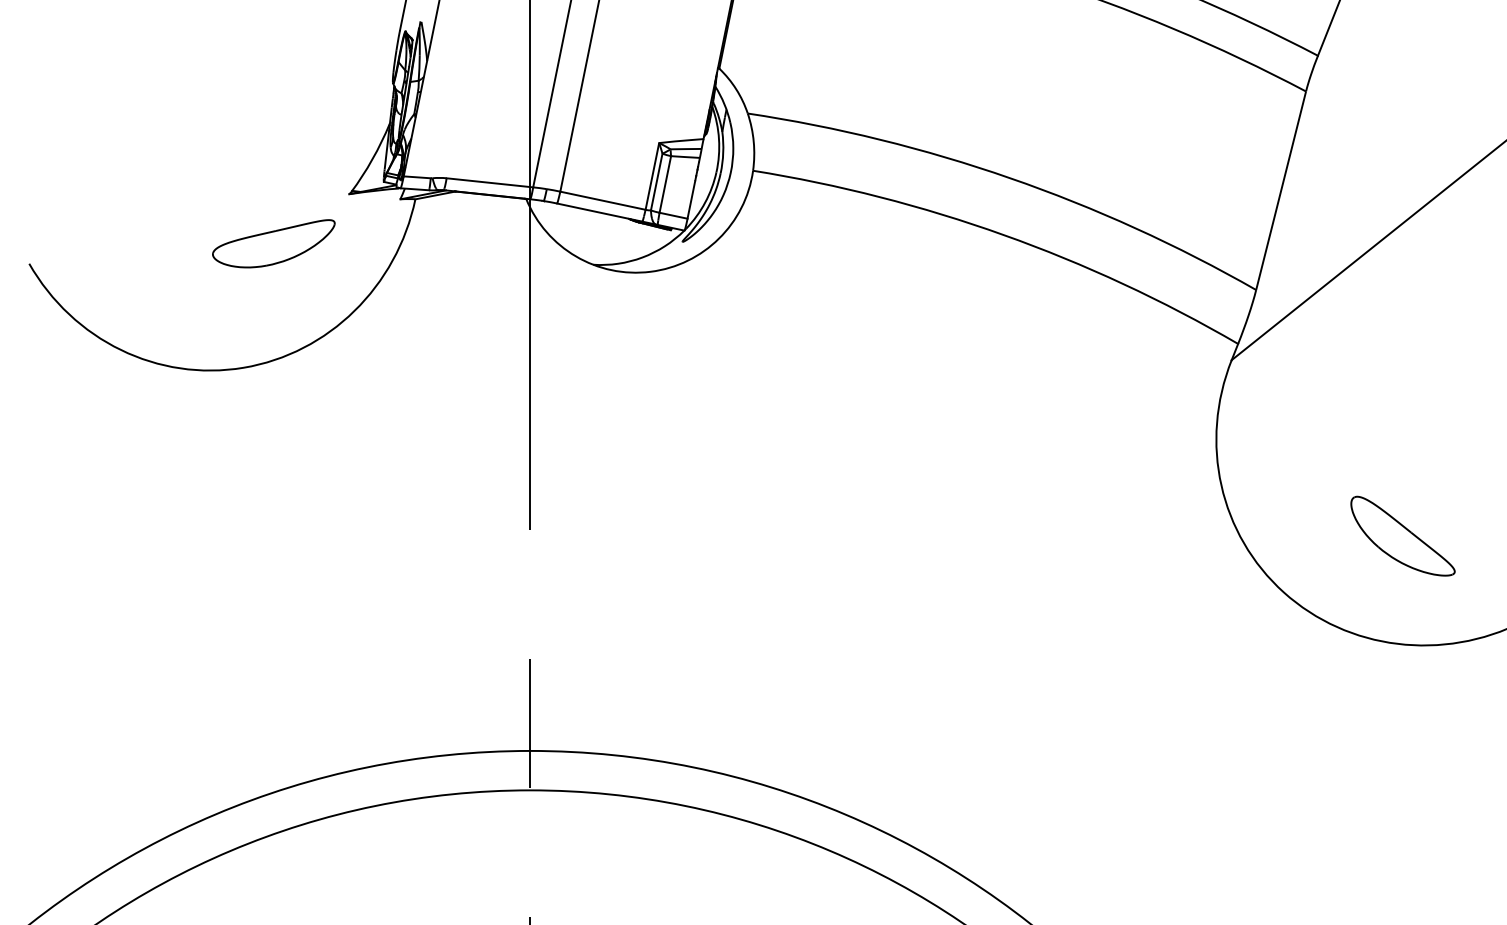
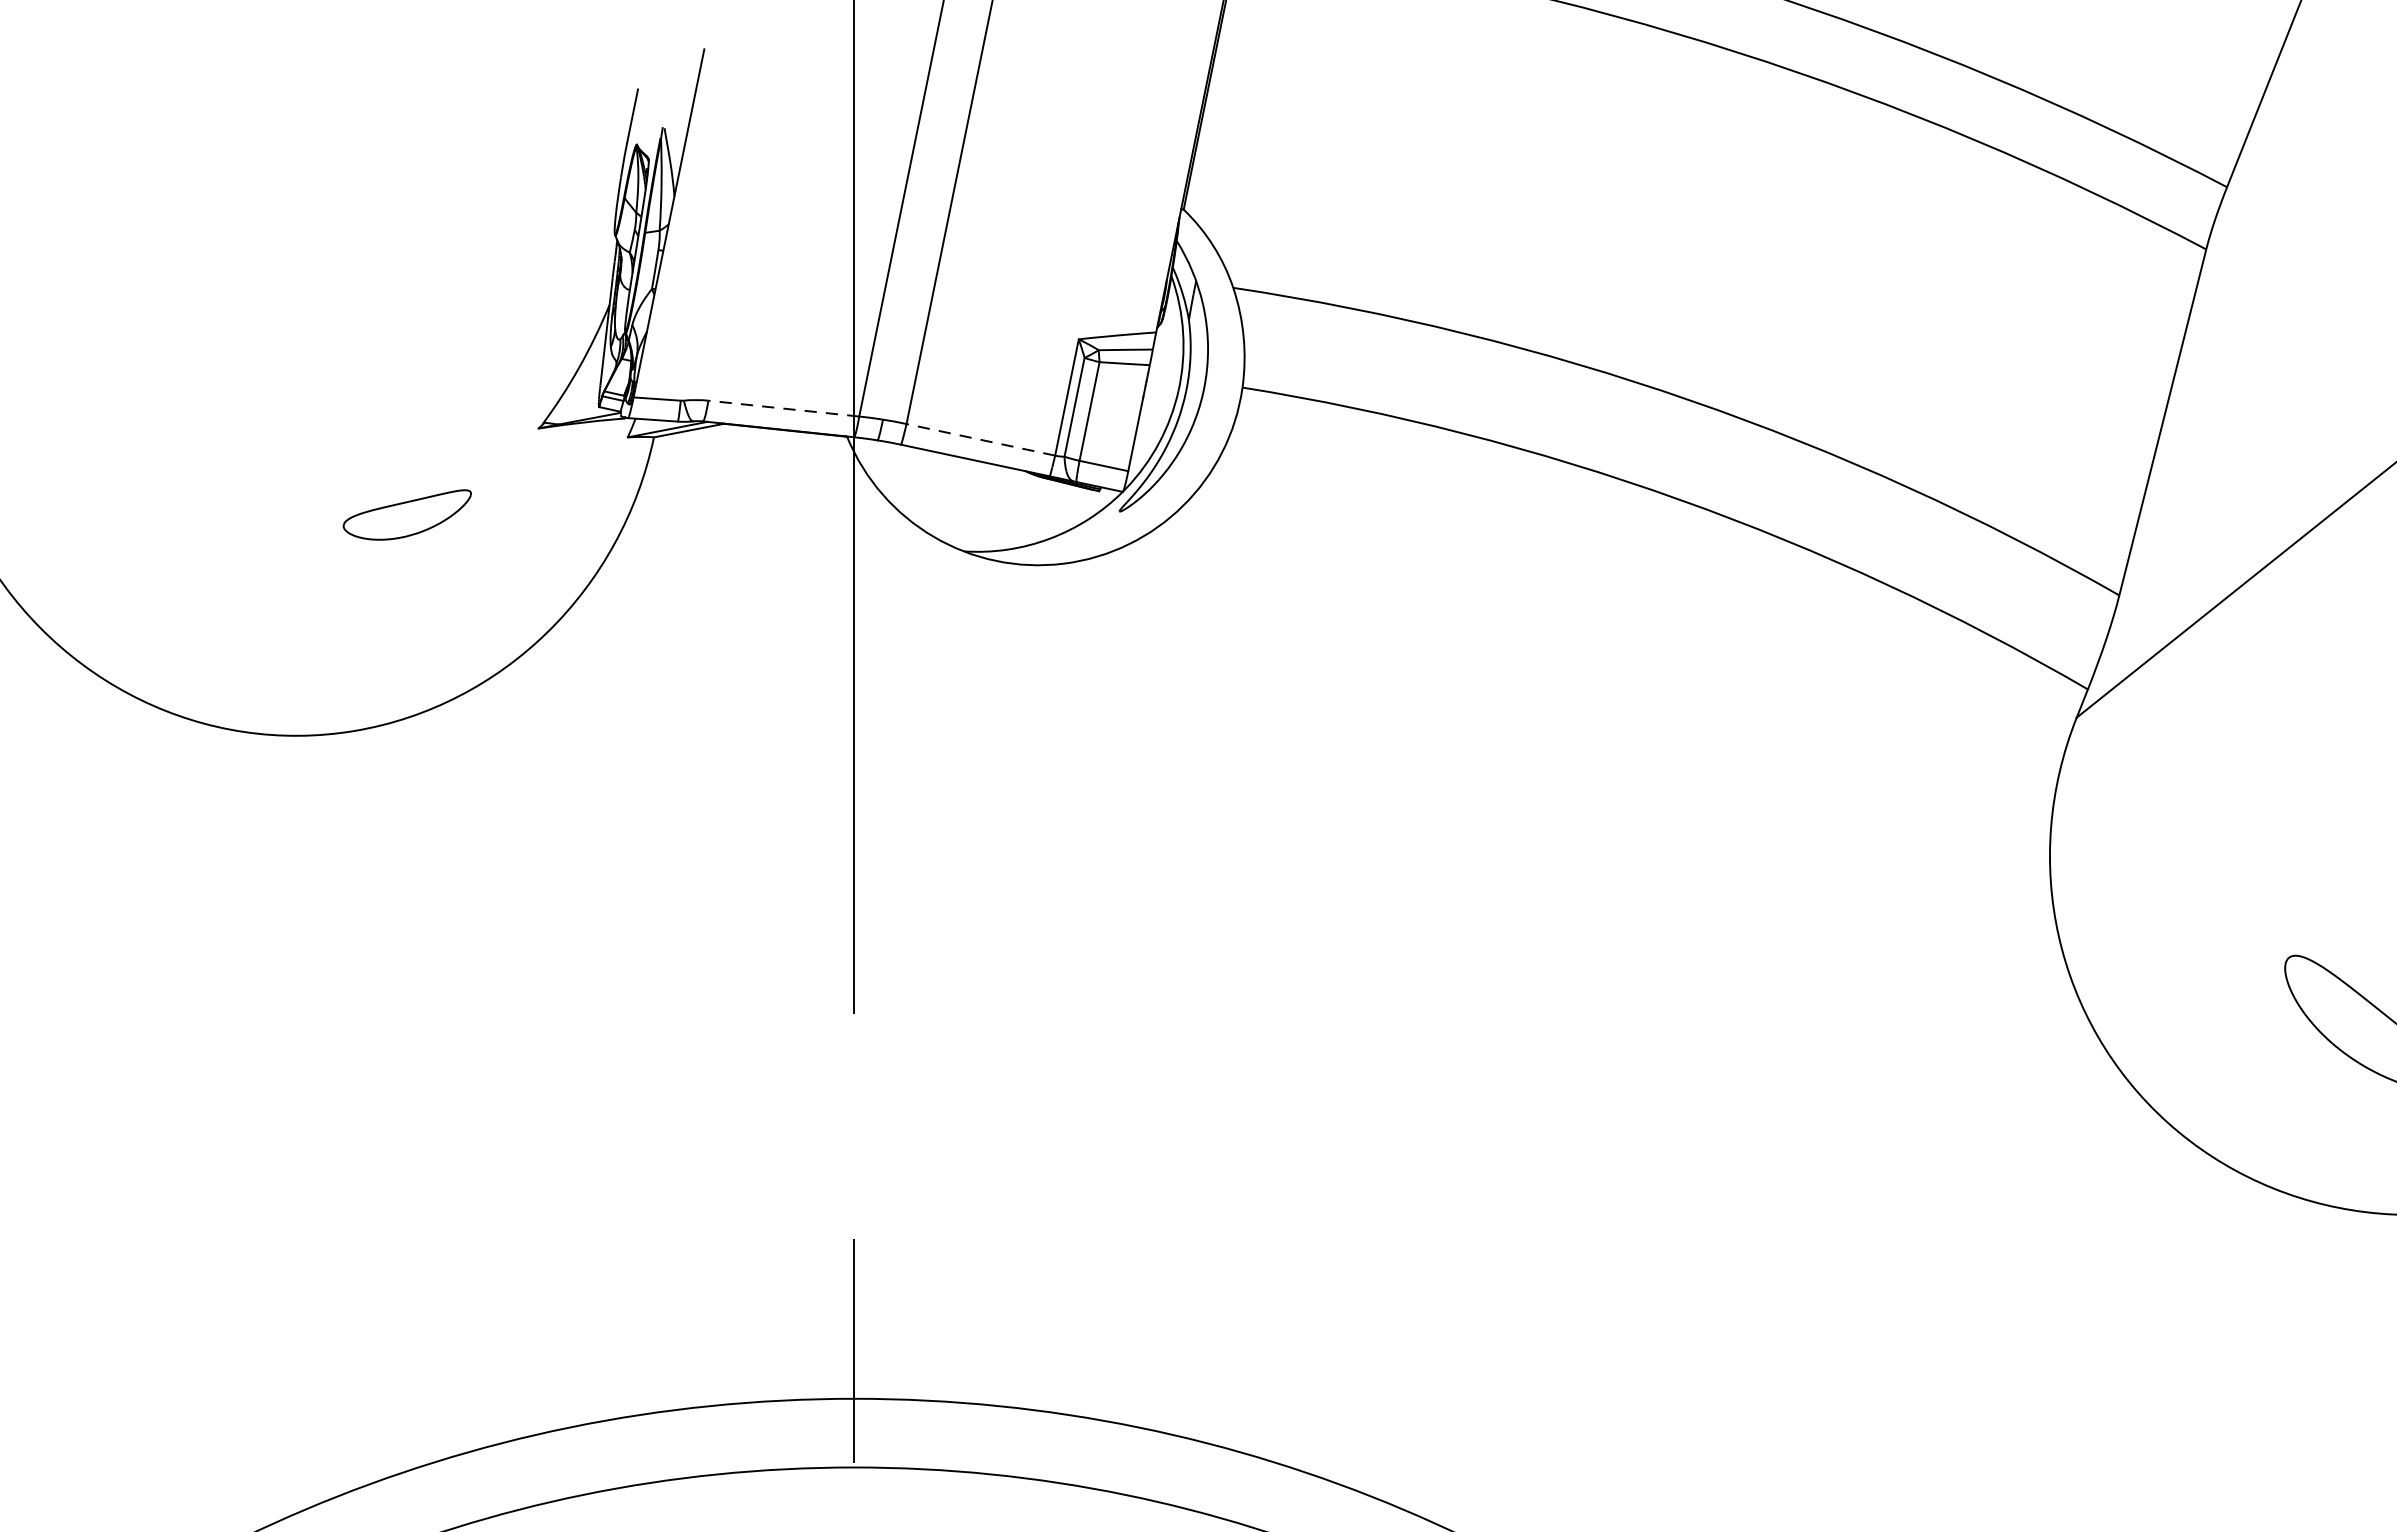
line: (489, 182) -> (783, 408), solid -> dashed
line: (602, 200) -> (980, 439), solid -> dashed
part: (273, 243) -> (406, 514), size x0.6

